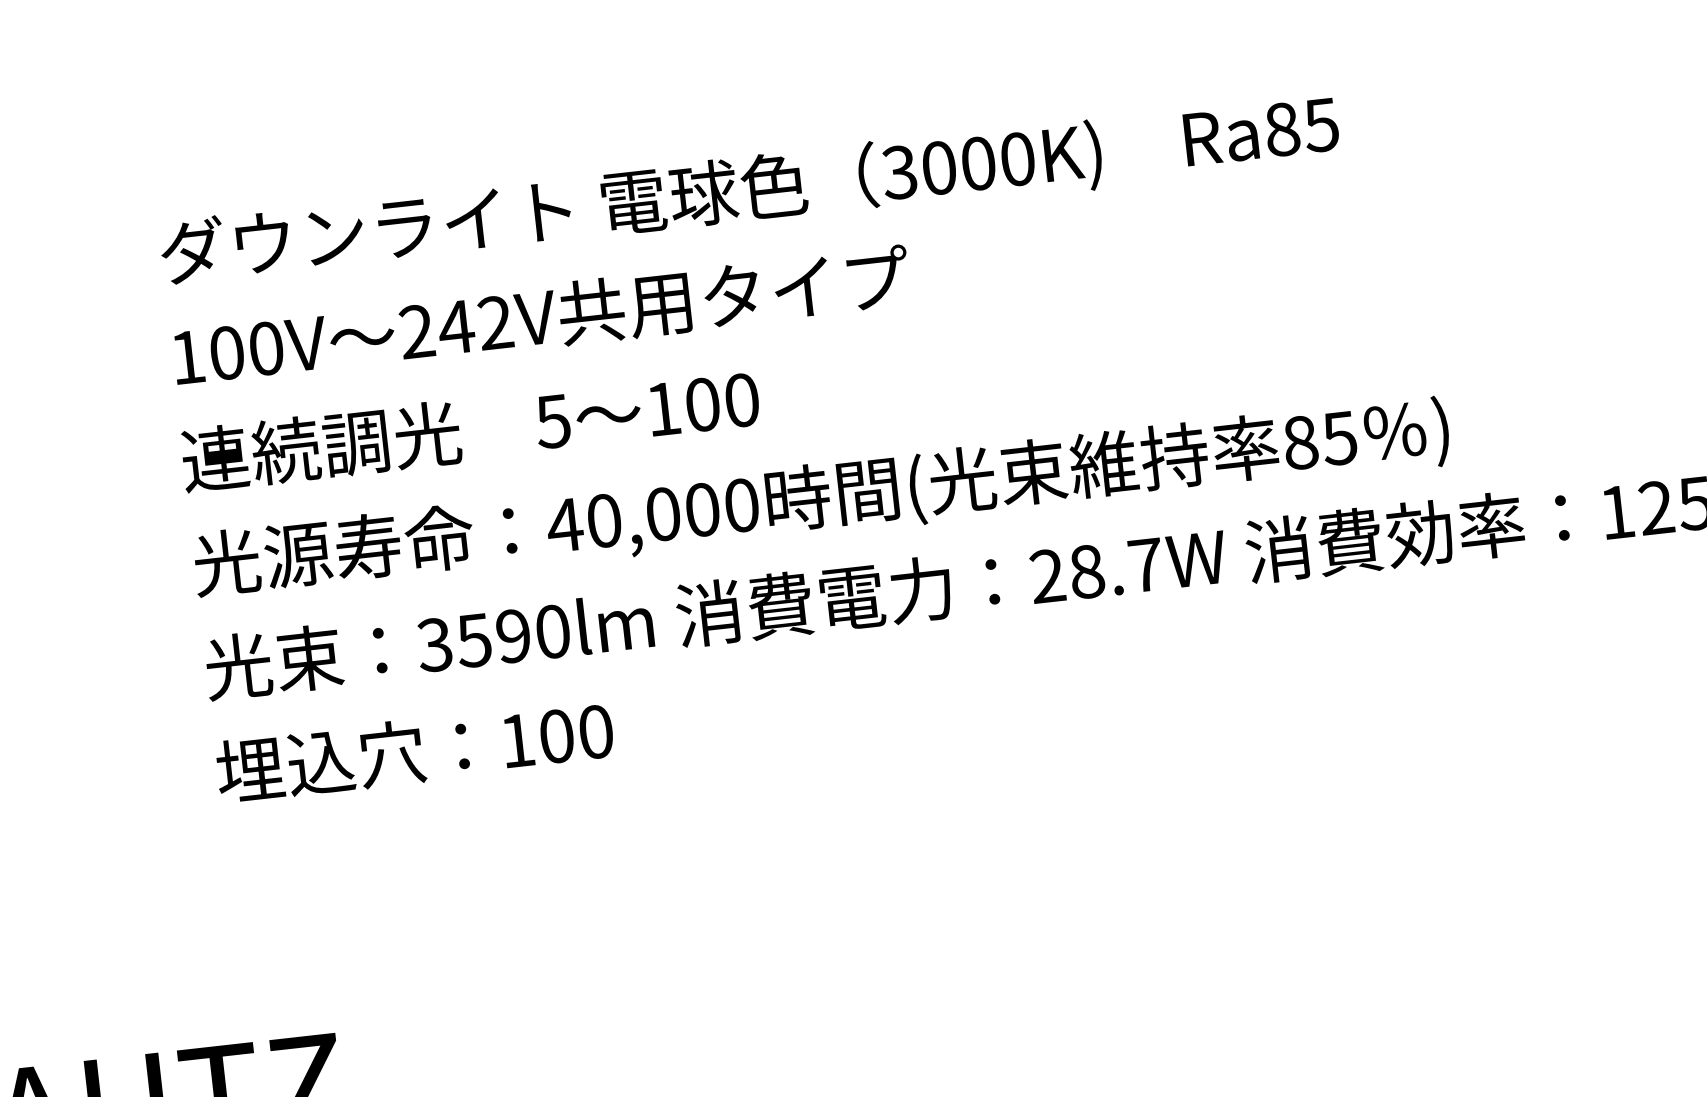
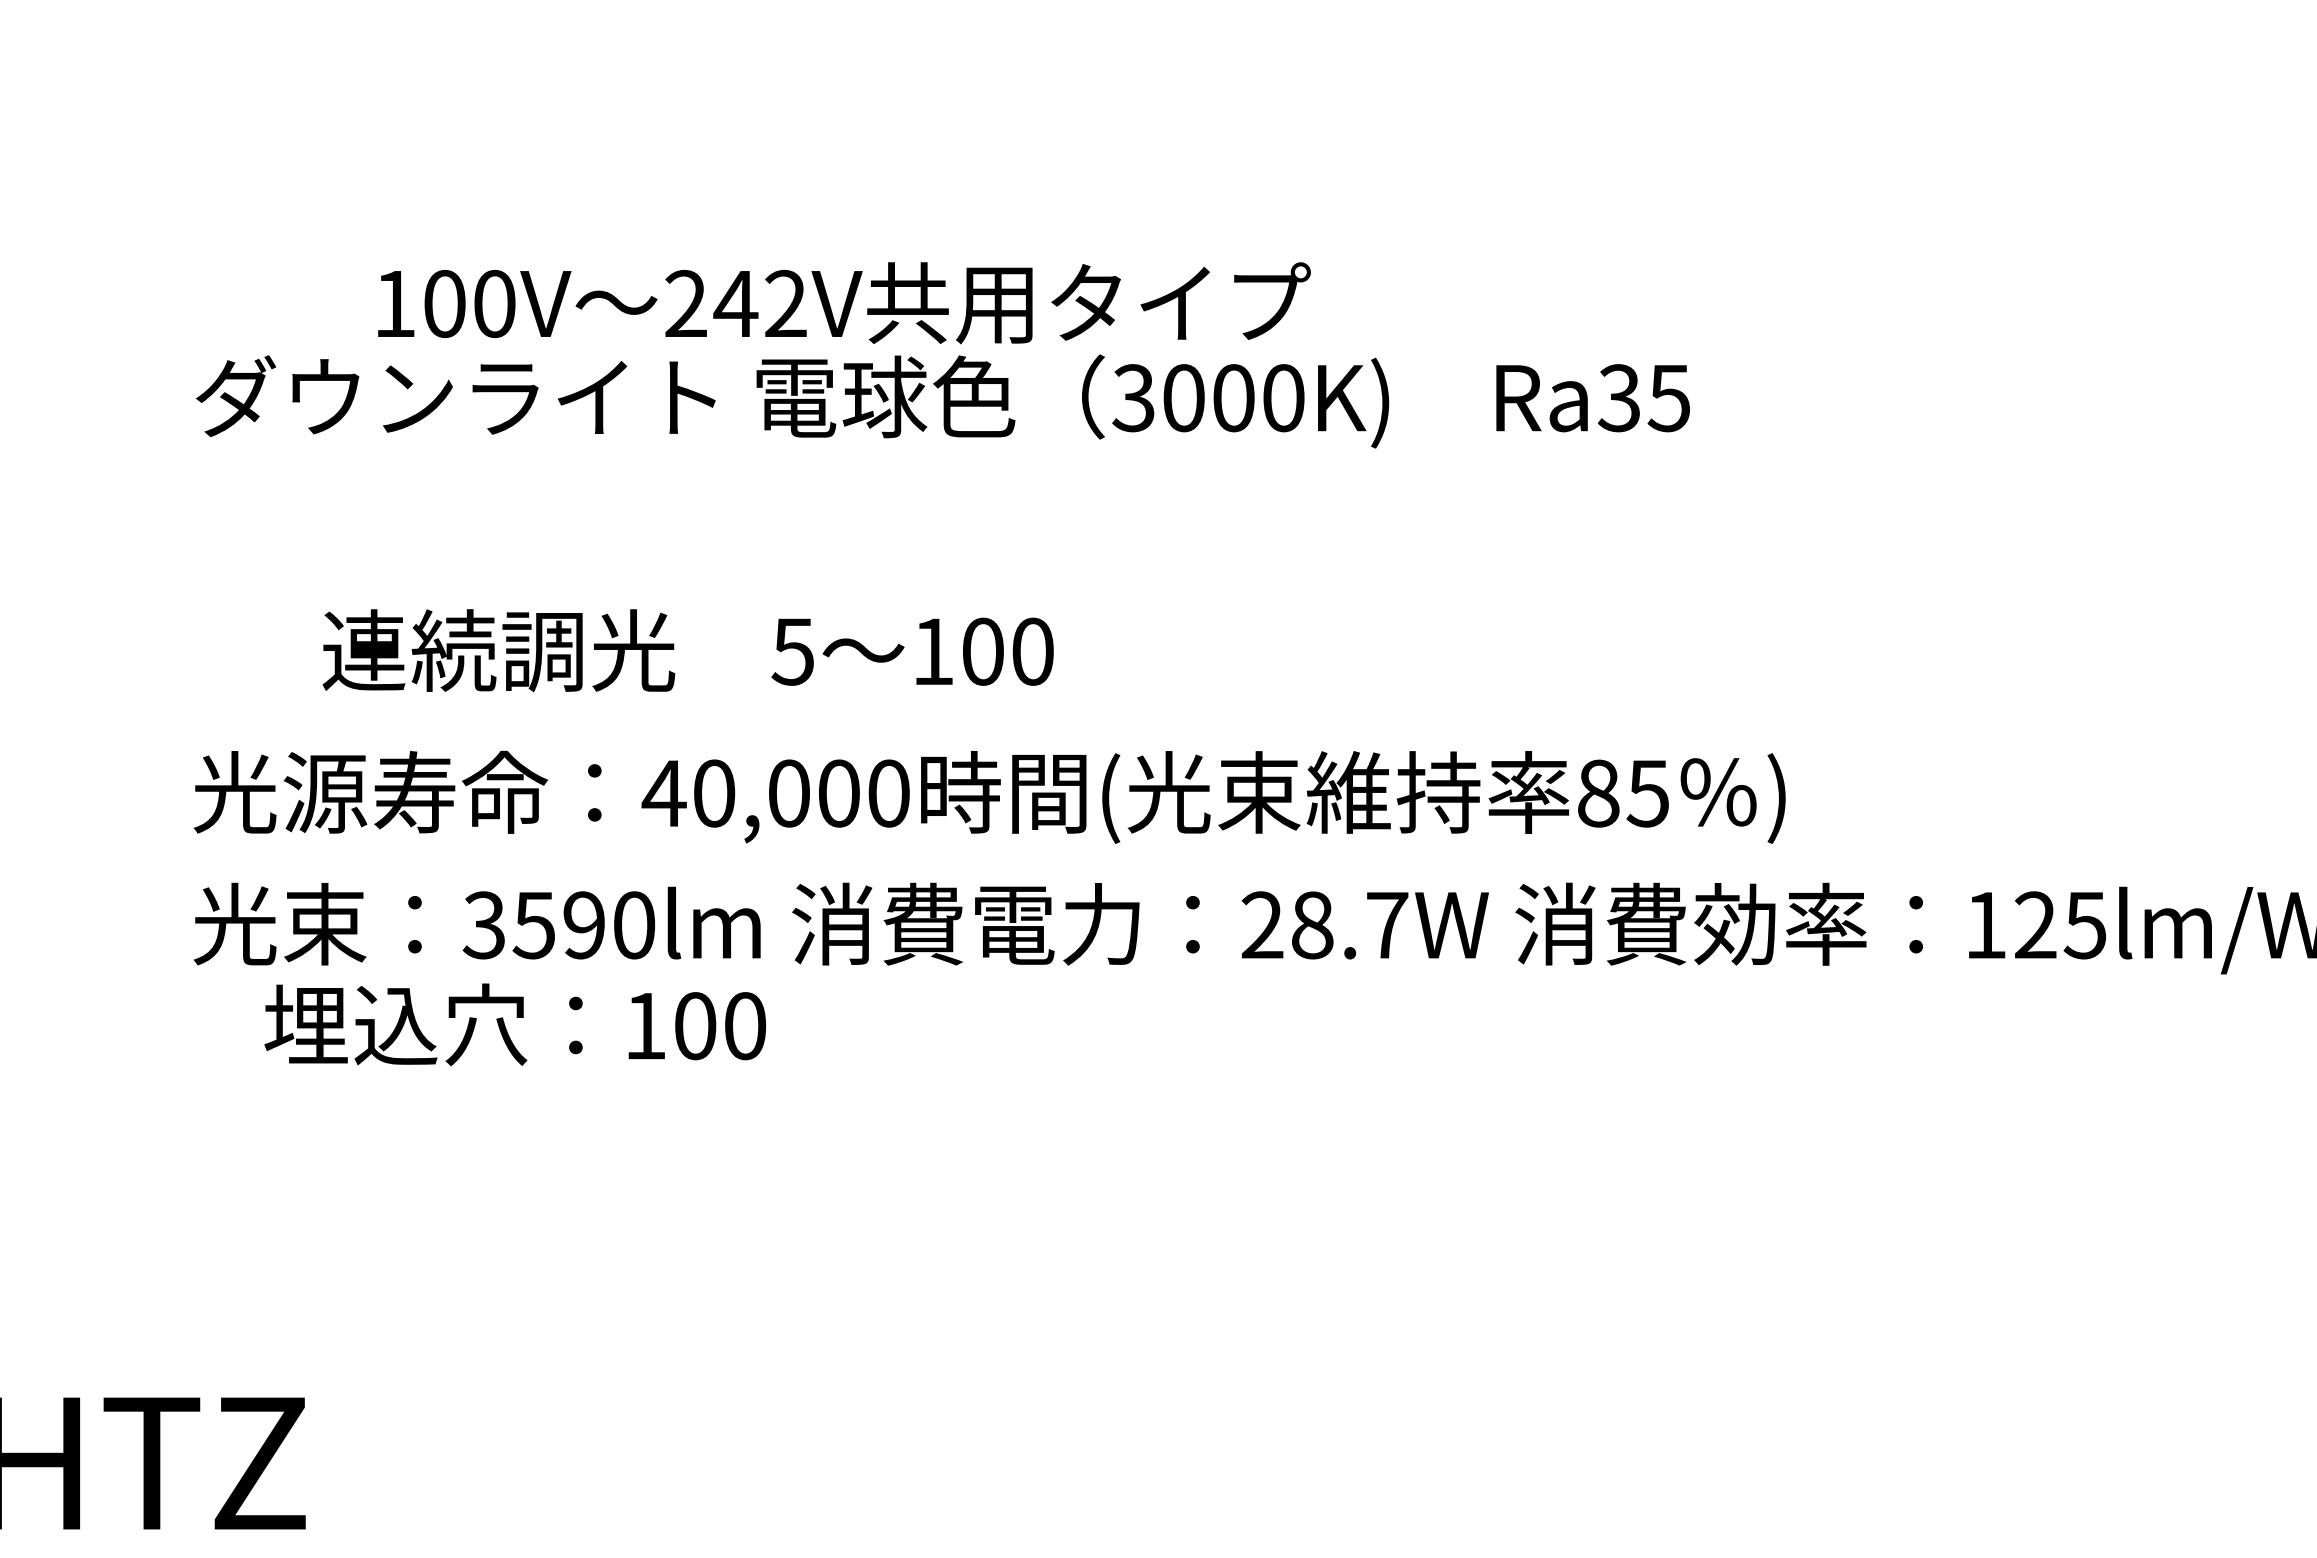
text: (1281, 129) -> (1618, 398), Ra85 -> Ra35
text: (541, 317) -> (844, 303), moved
text: (469, 429) -> (687, 650), moved
text: (415, 751) -> (515, 1024), moved

